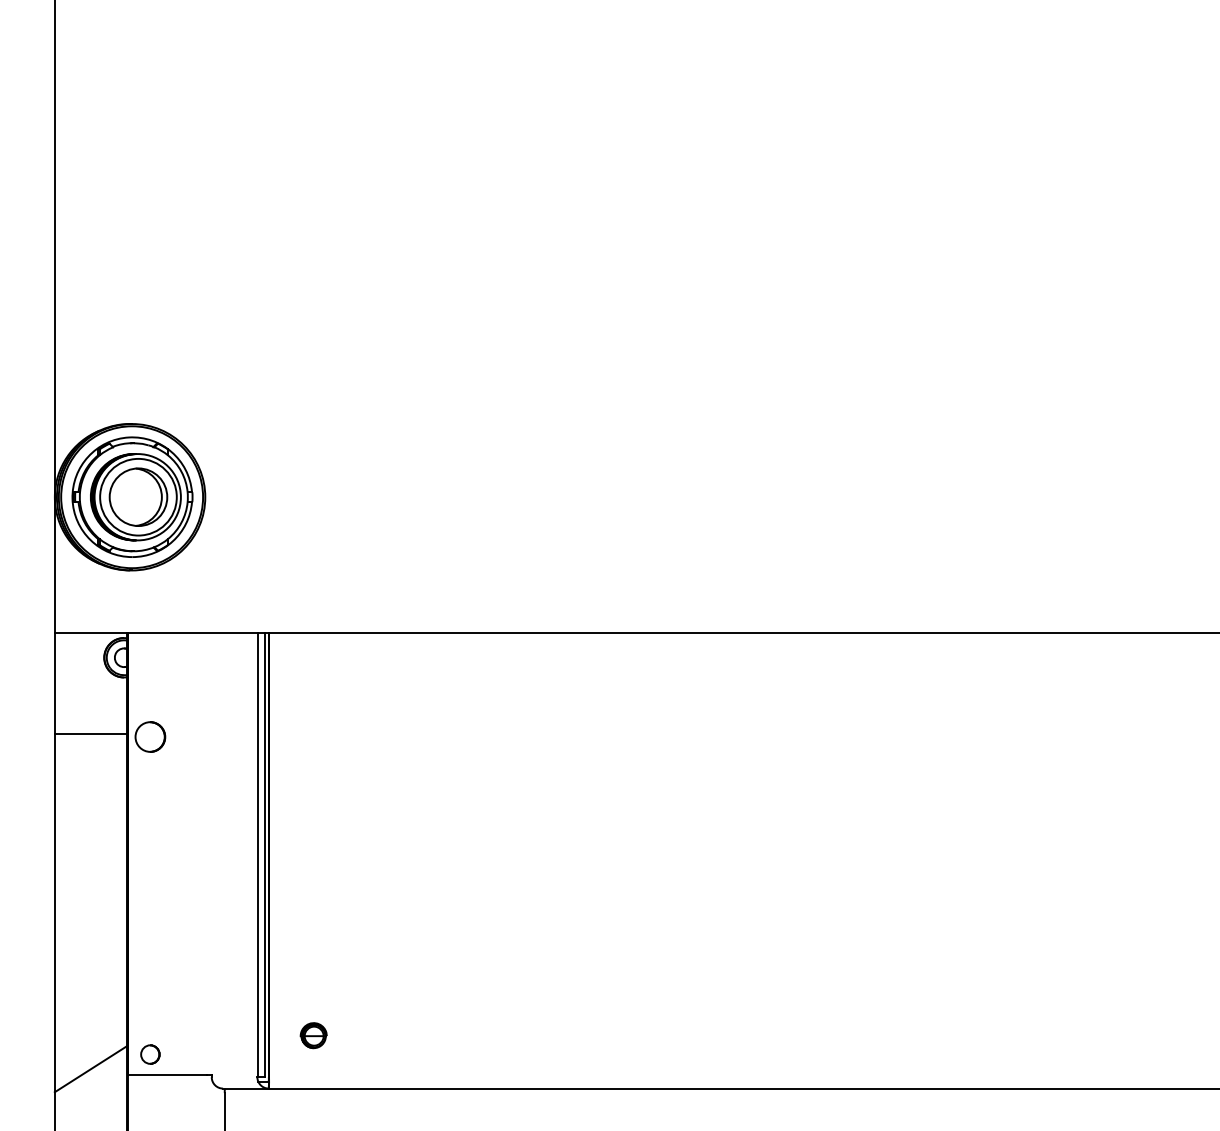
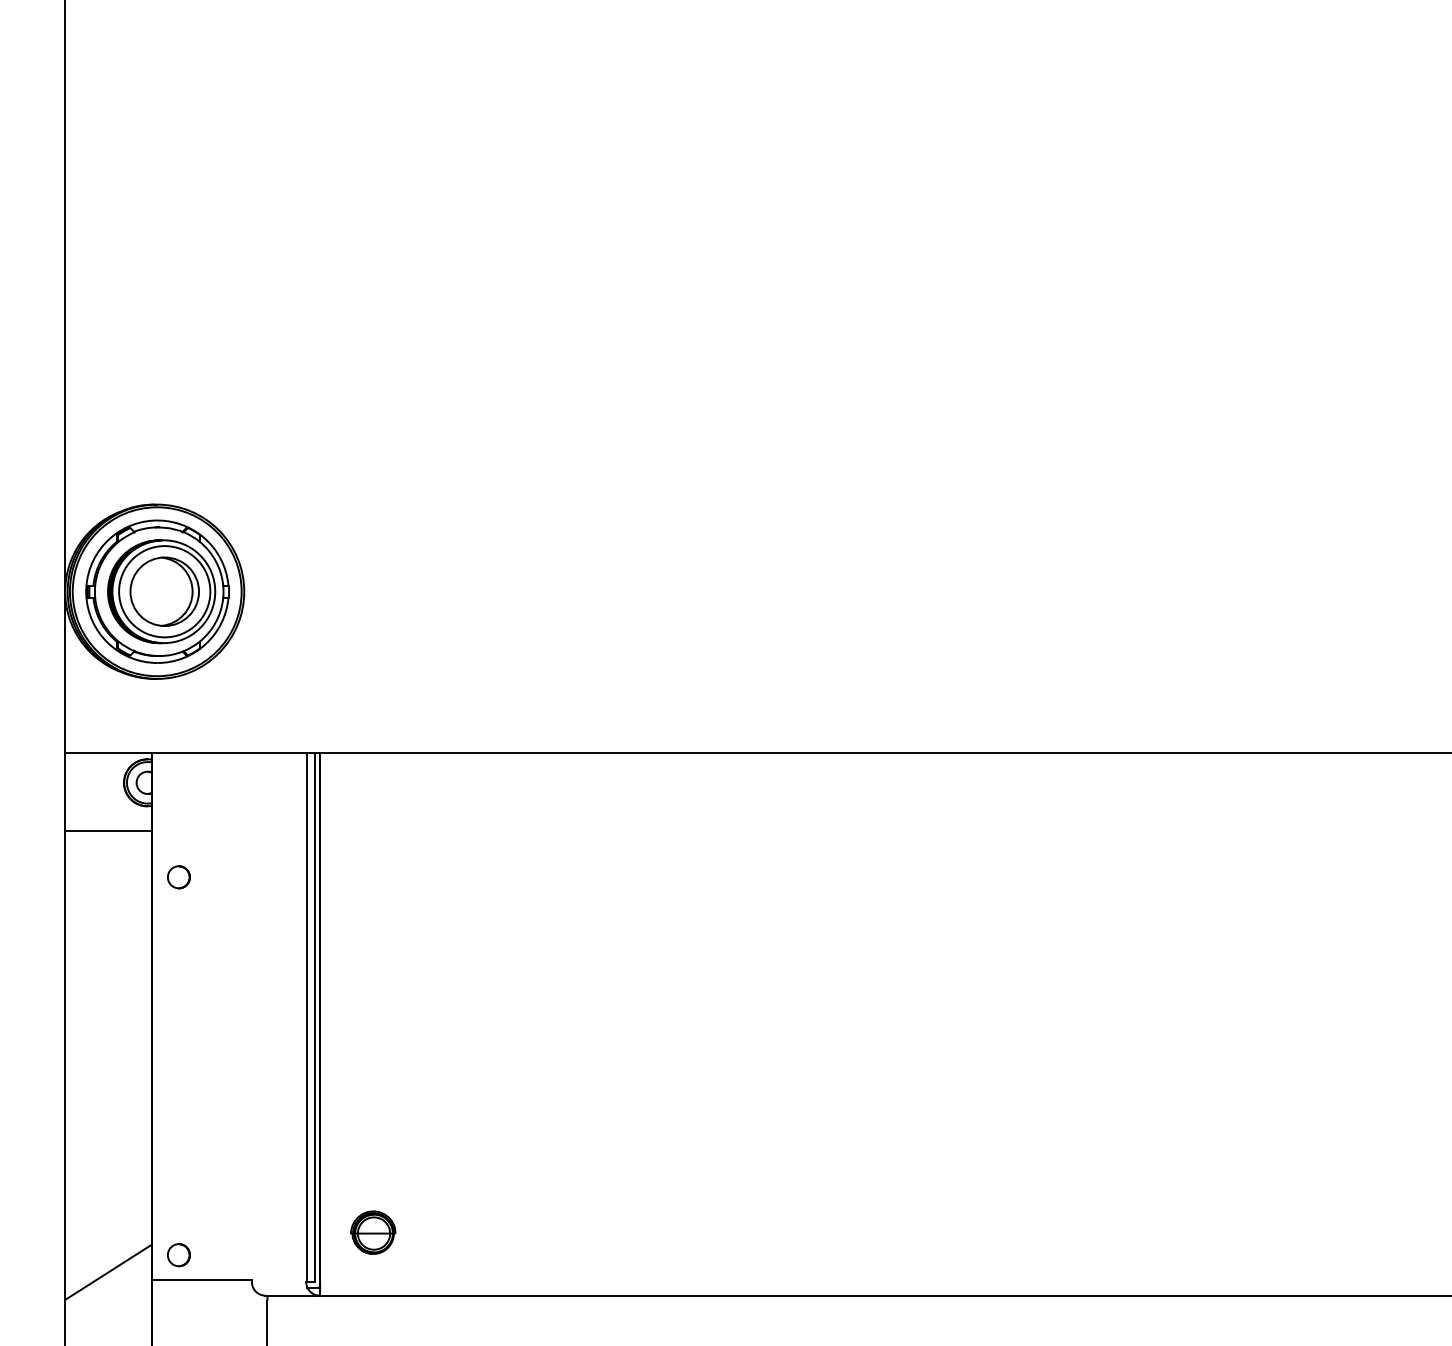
line: (91, 733) -> (108, 831), moved
circle: (150, 737) -> (178, 877), size x0.62
part: (313, 1035) -> (373, 1232), size x1.43

